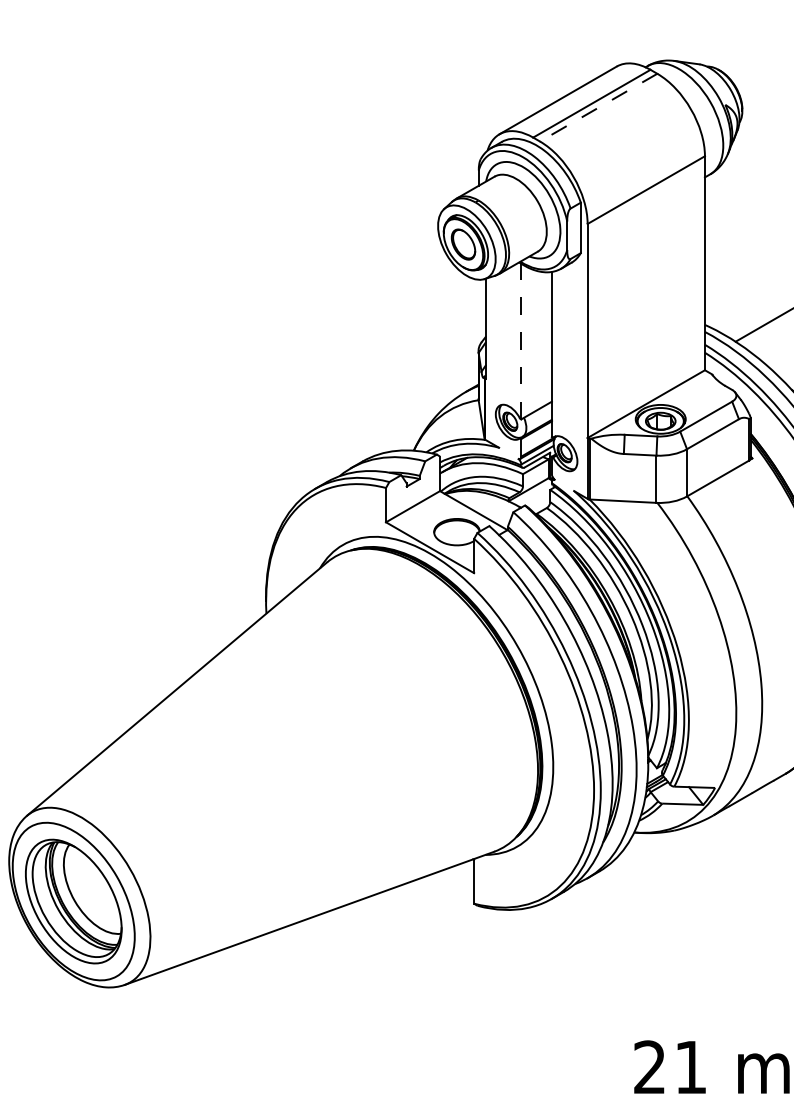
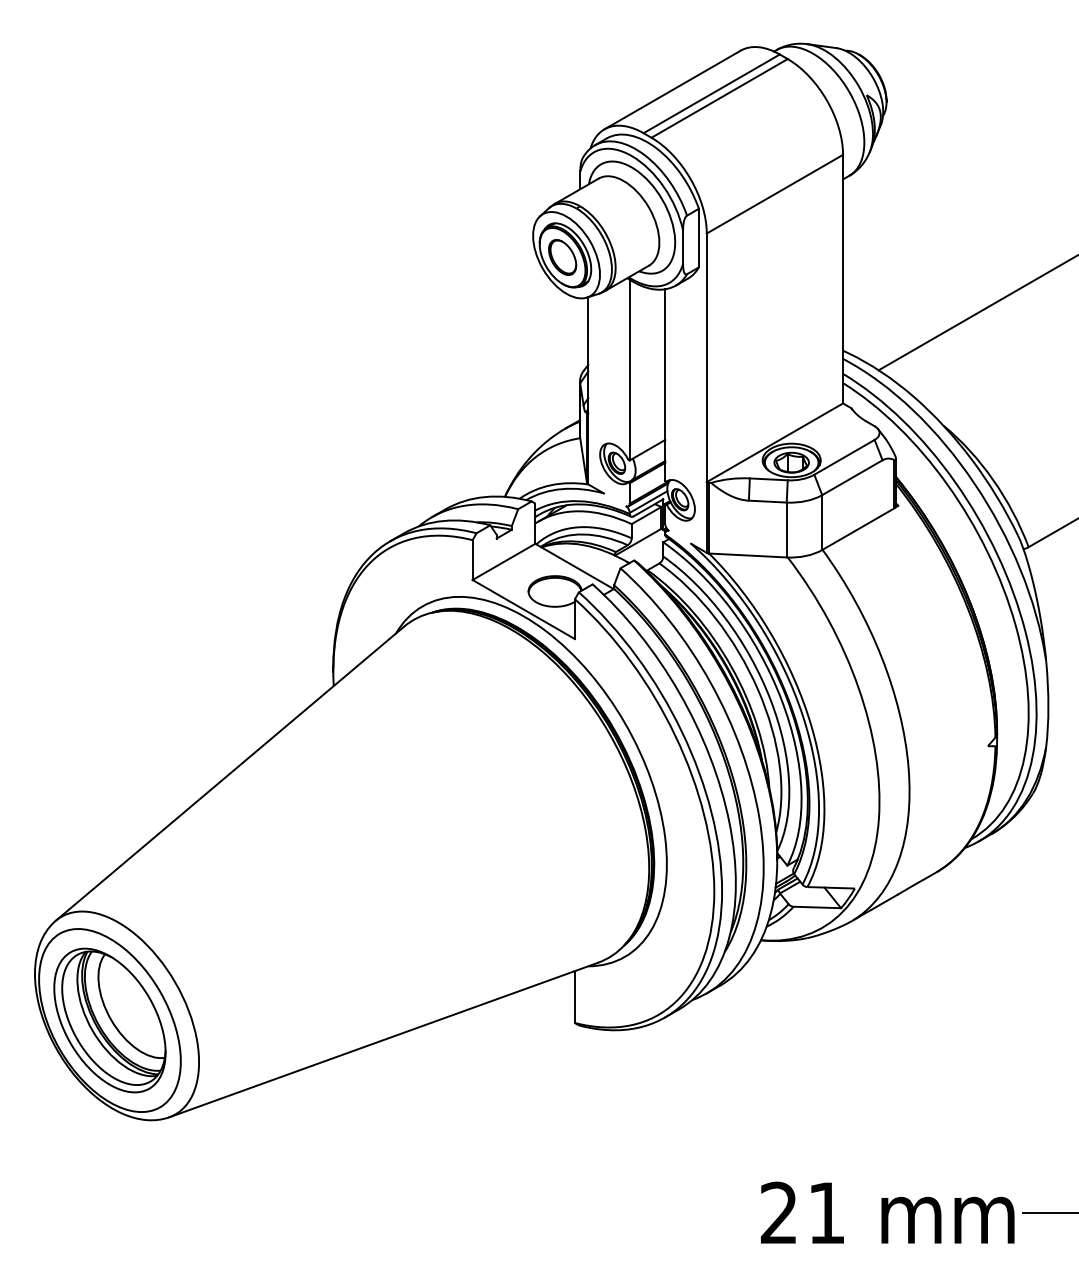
line: (598, 107) -> (719, 98), dashed -> solid
line: (521, 341) -> (629, 369), dashed -> solid

